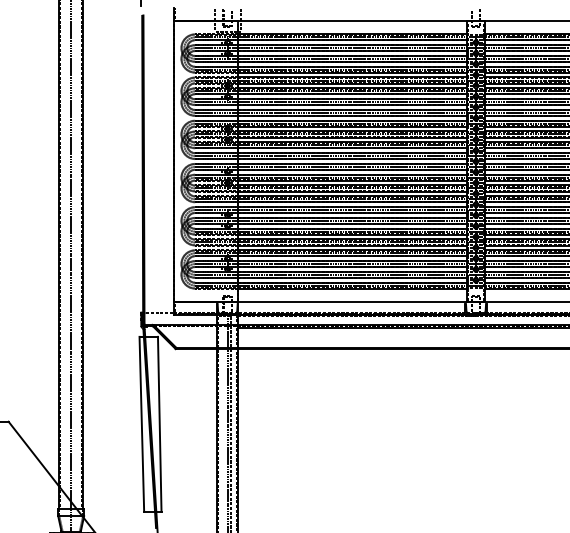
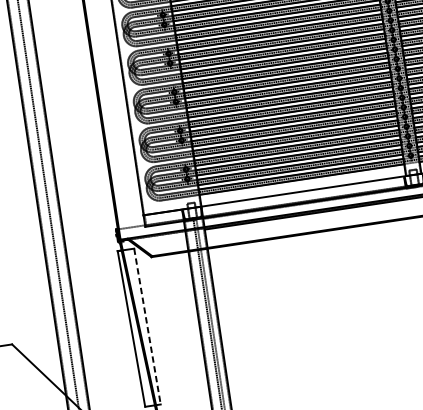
line: (159, 424) -> (147, 326), solid -> dashed

